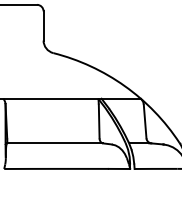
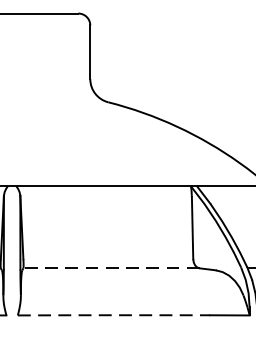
line: (55, 143) -> (112, 268), solid -> dashed
line: (56, 168) -> (114, 314), solid -> dashed

